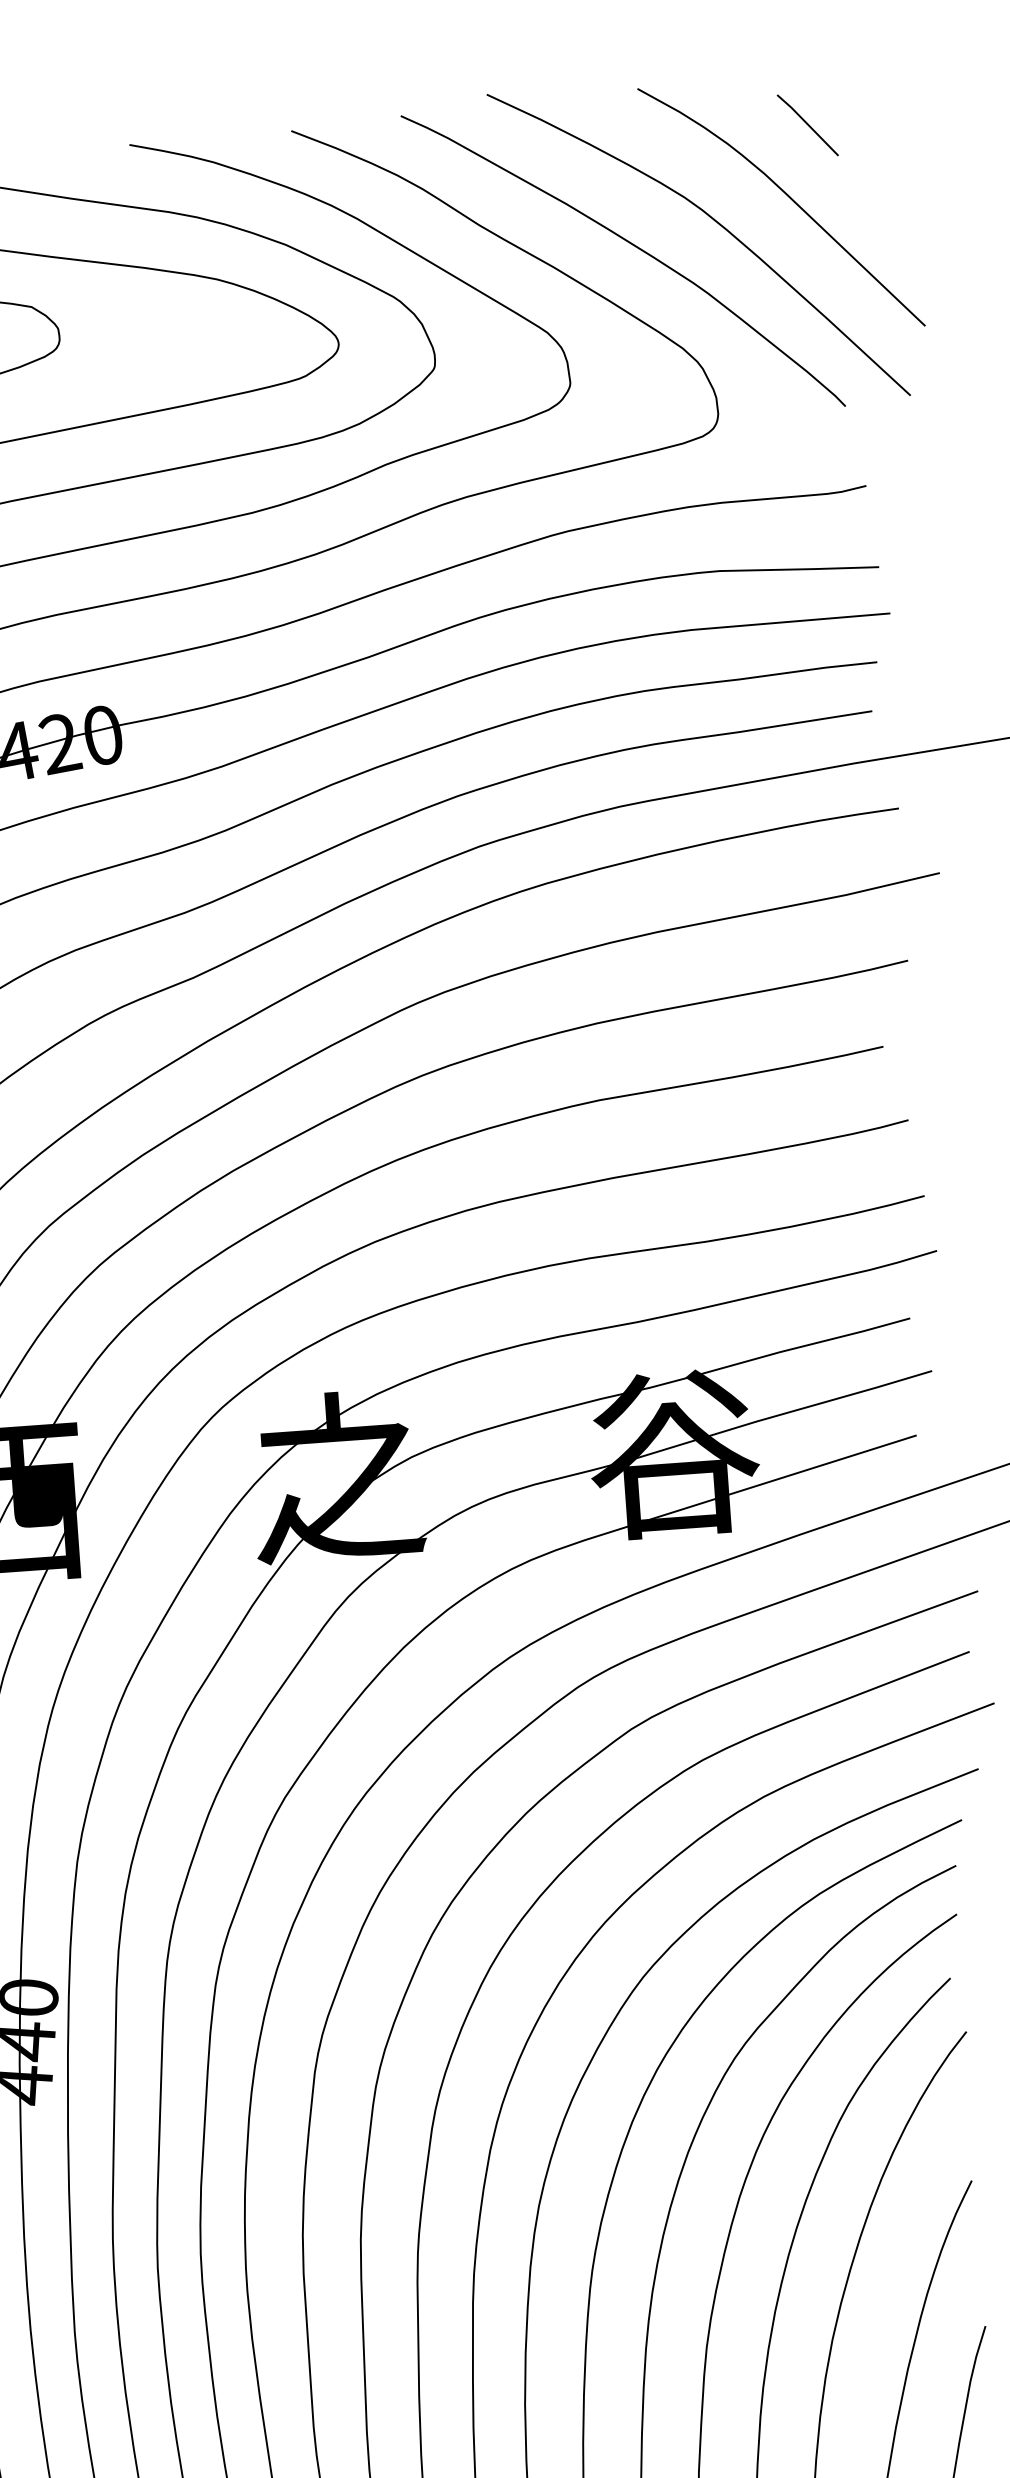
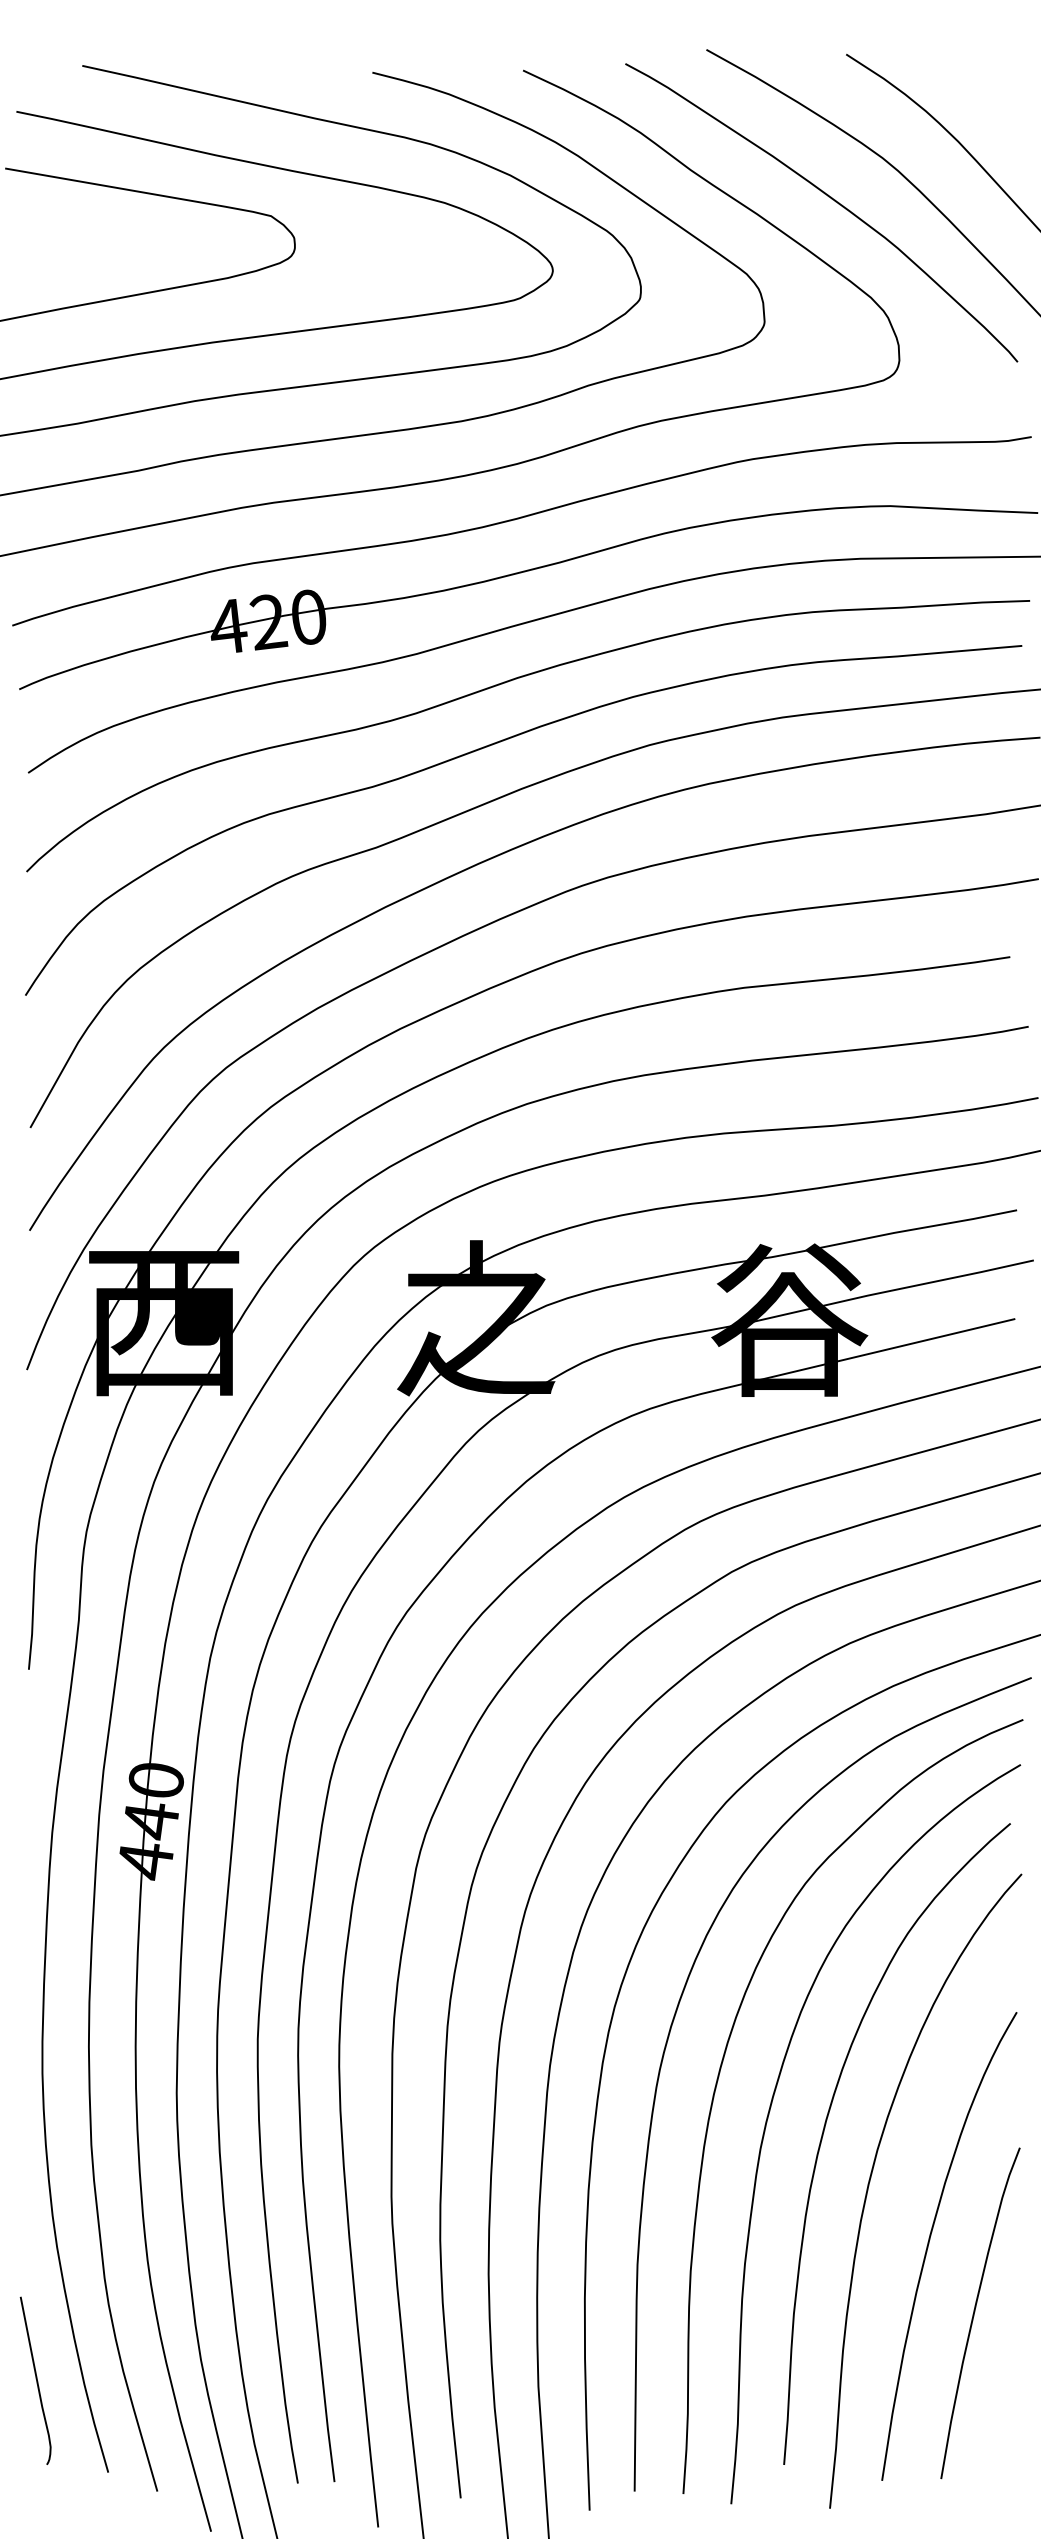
line: (807, 125) -> (1001, 99), removed

